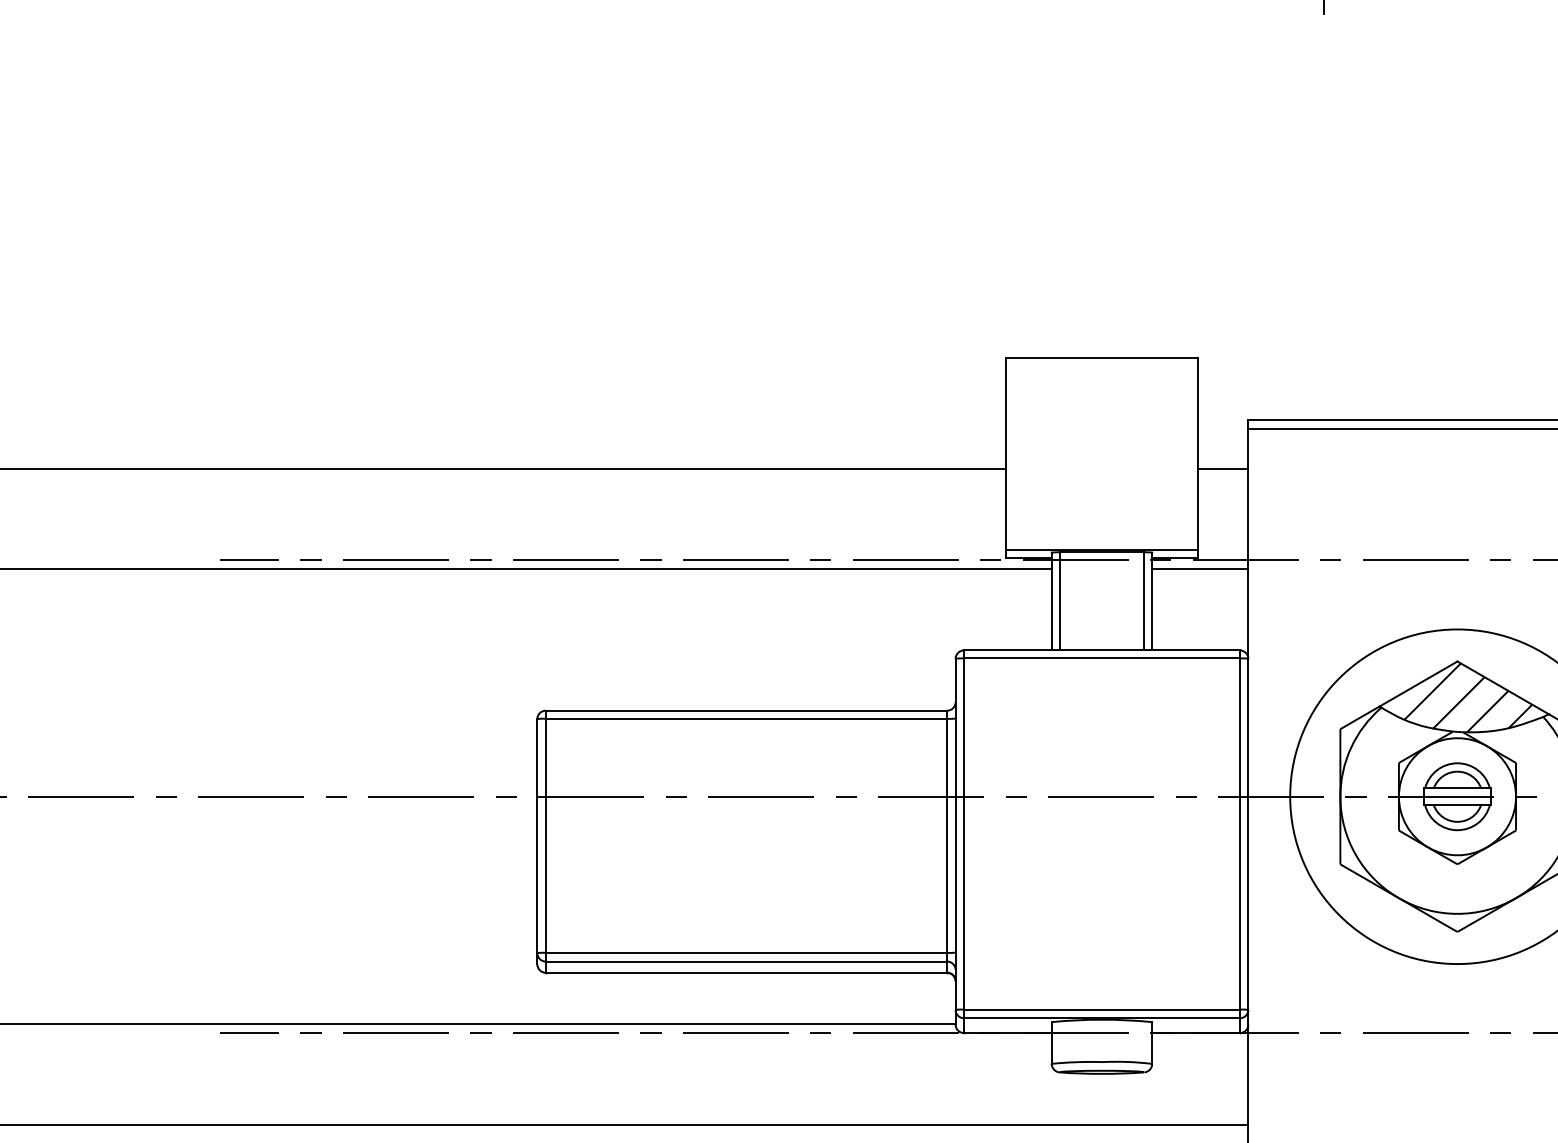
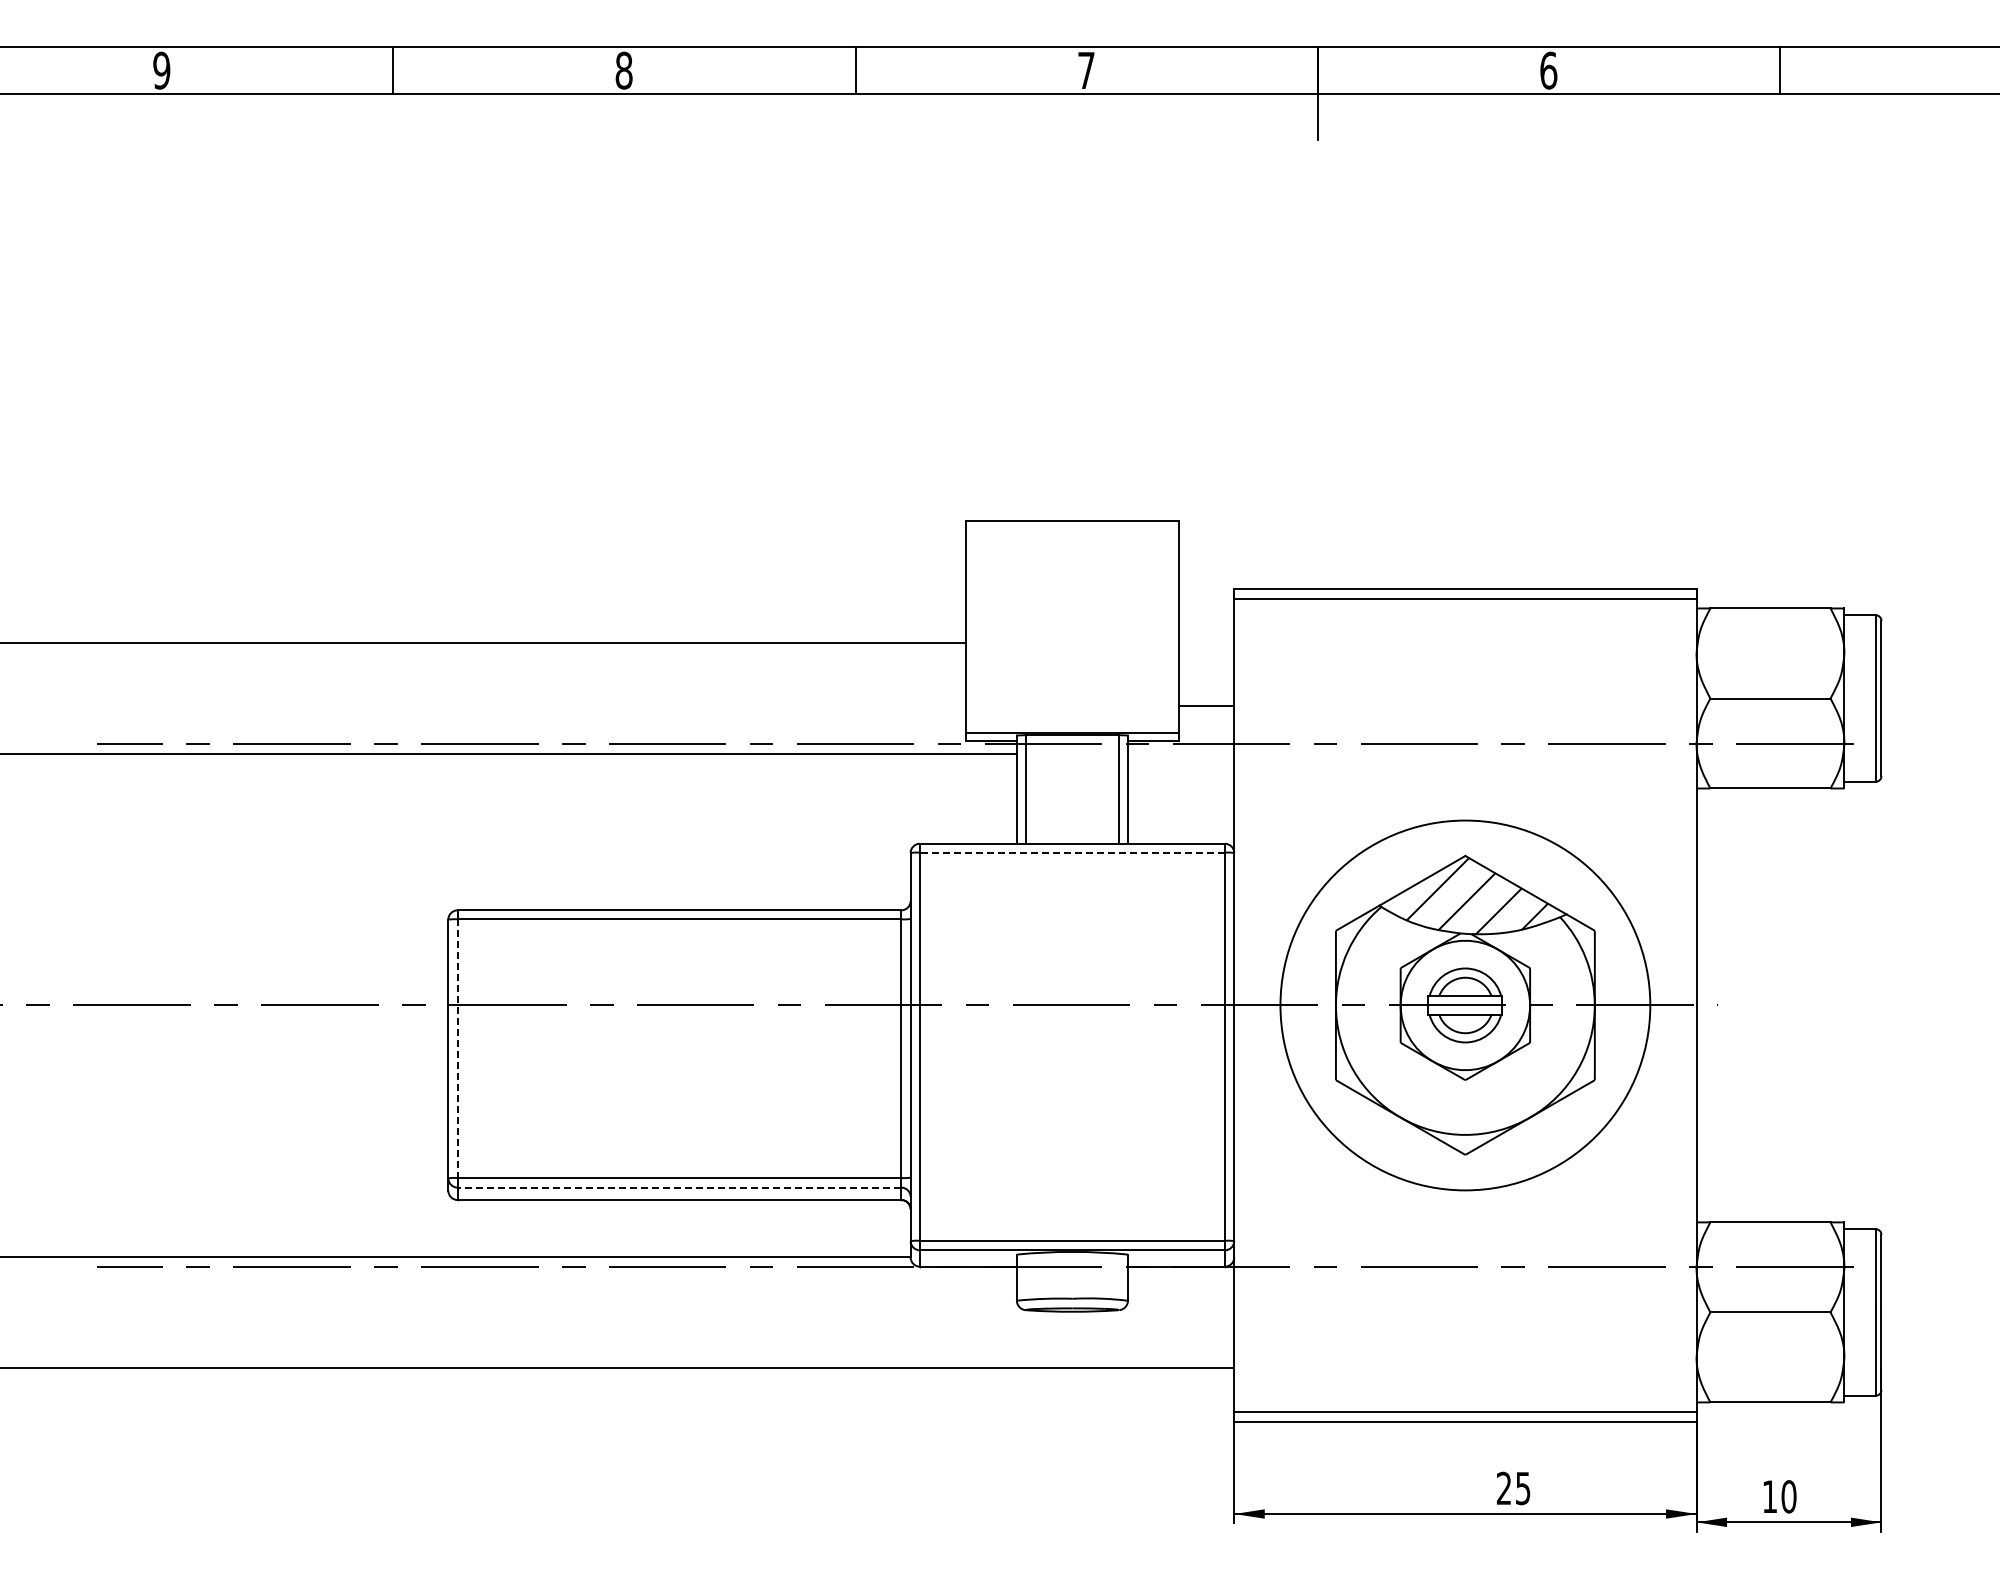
line: (1223, 469) -> (1206, 706), moved
line: (1199, 569) -> (1180, 754), removed
line: (1102, 658) -> (1072, 852), solid -> dashed
line: (545, 836) -> (457, 1049), solid -> dashed
line: (746, 961) -> (679, 1187), solid -> dashed

